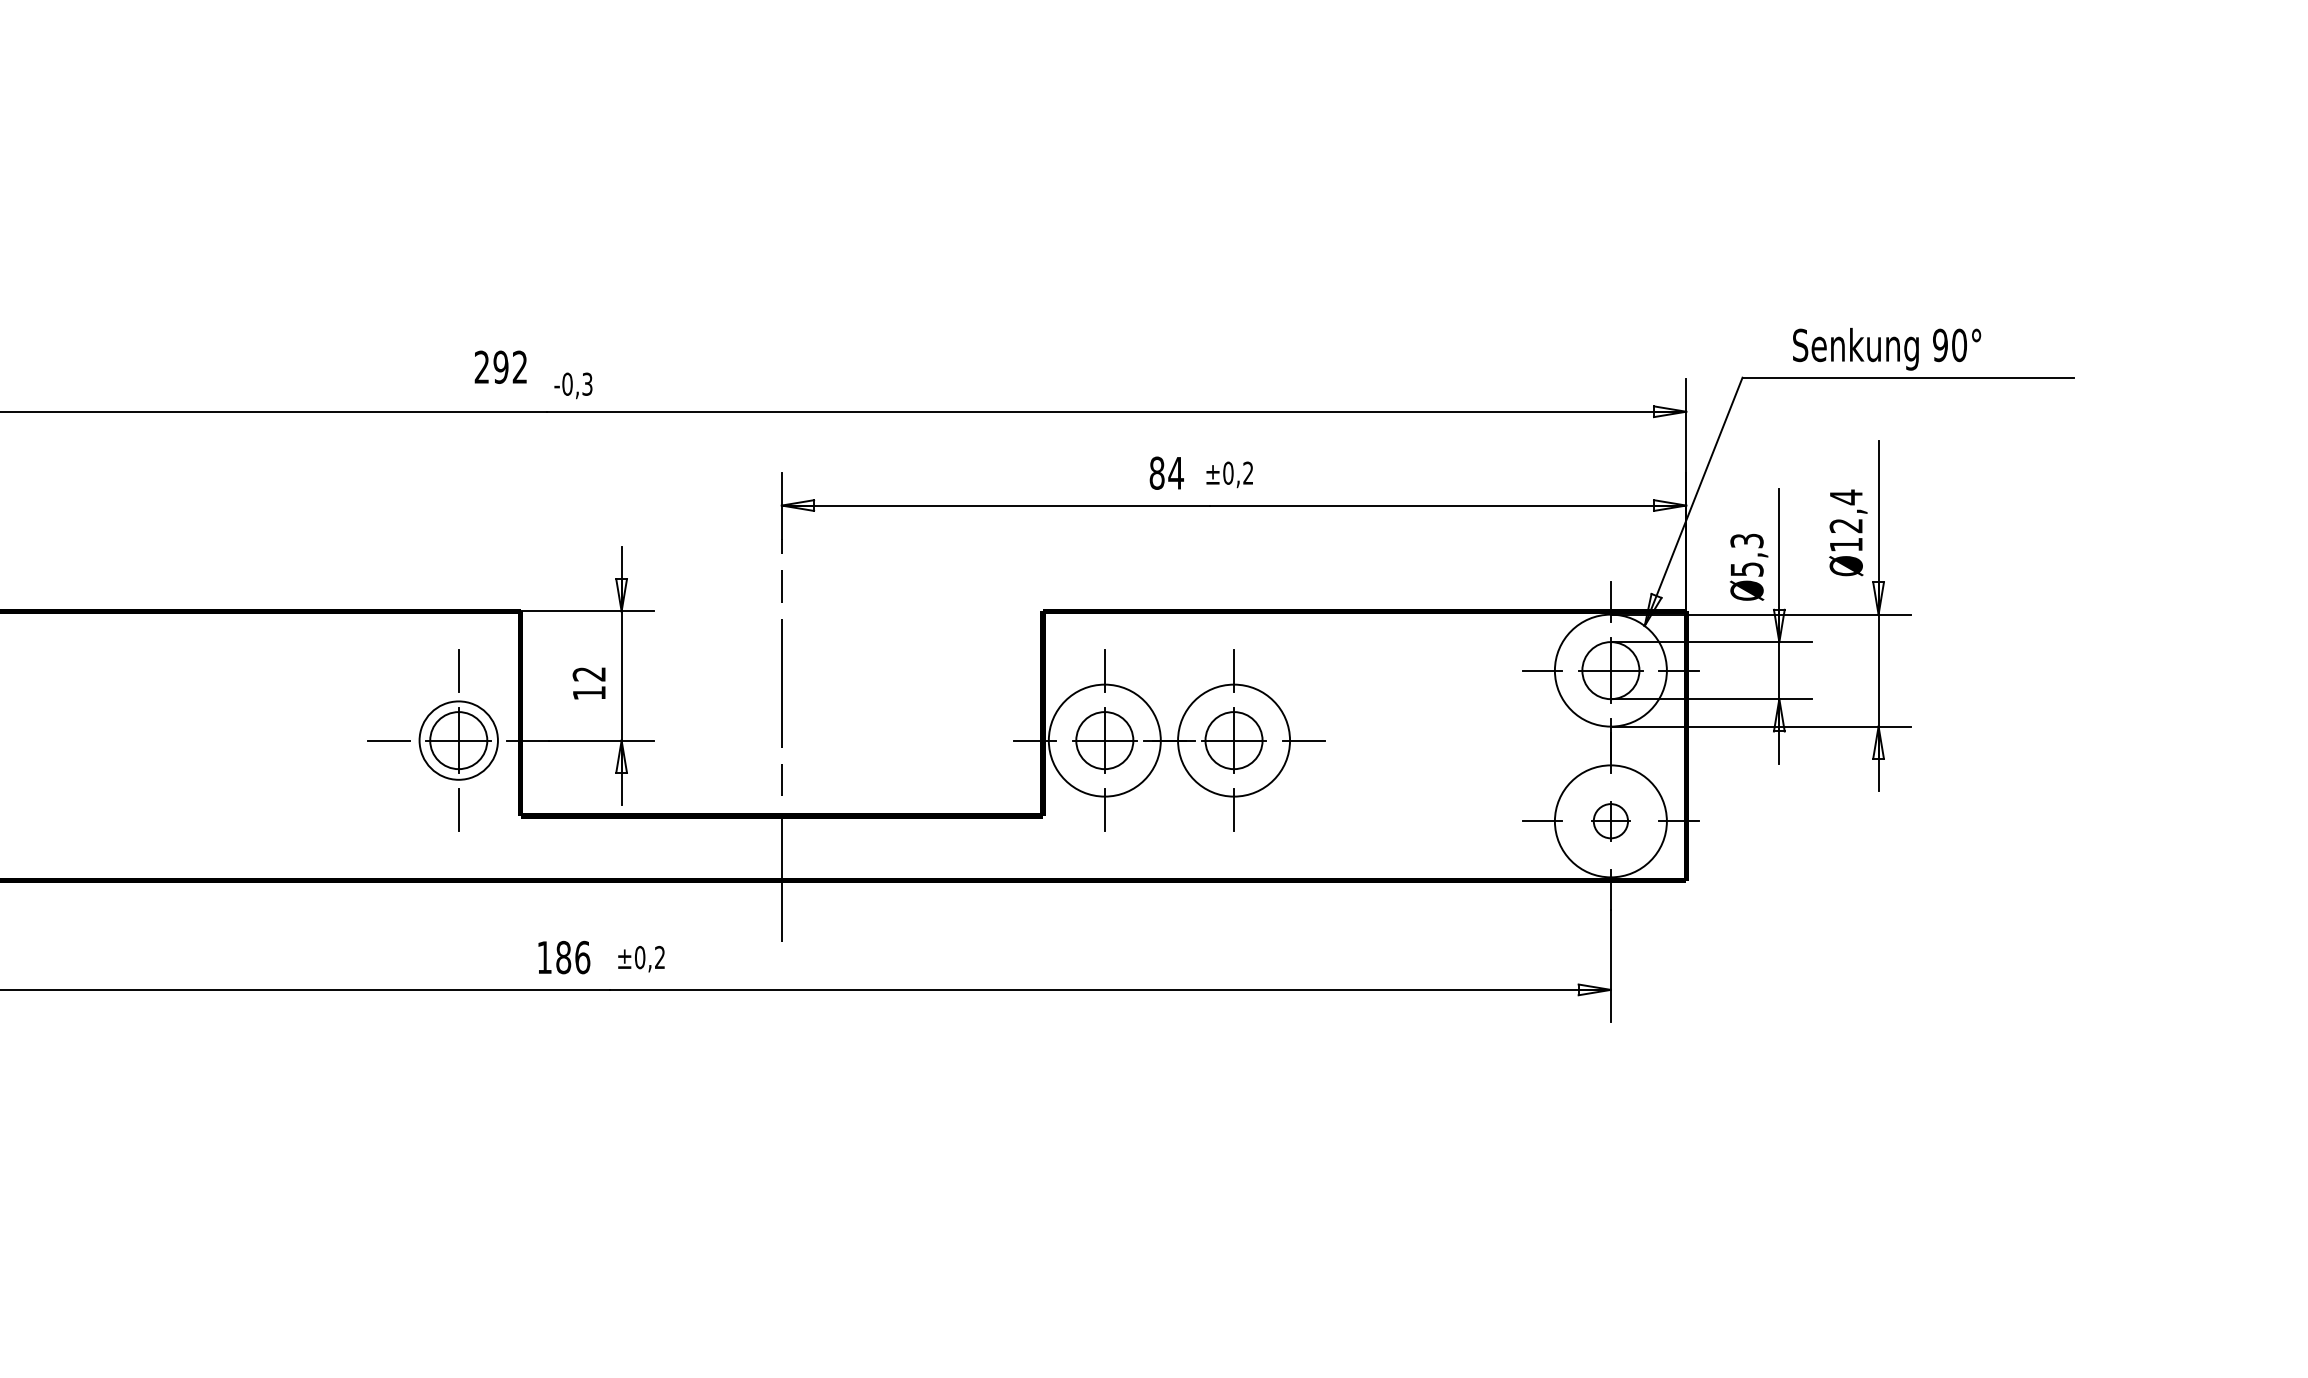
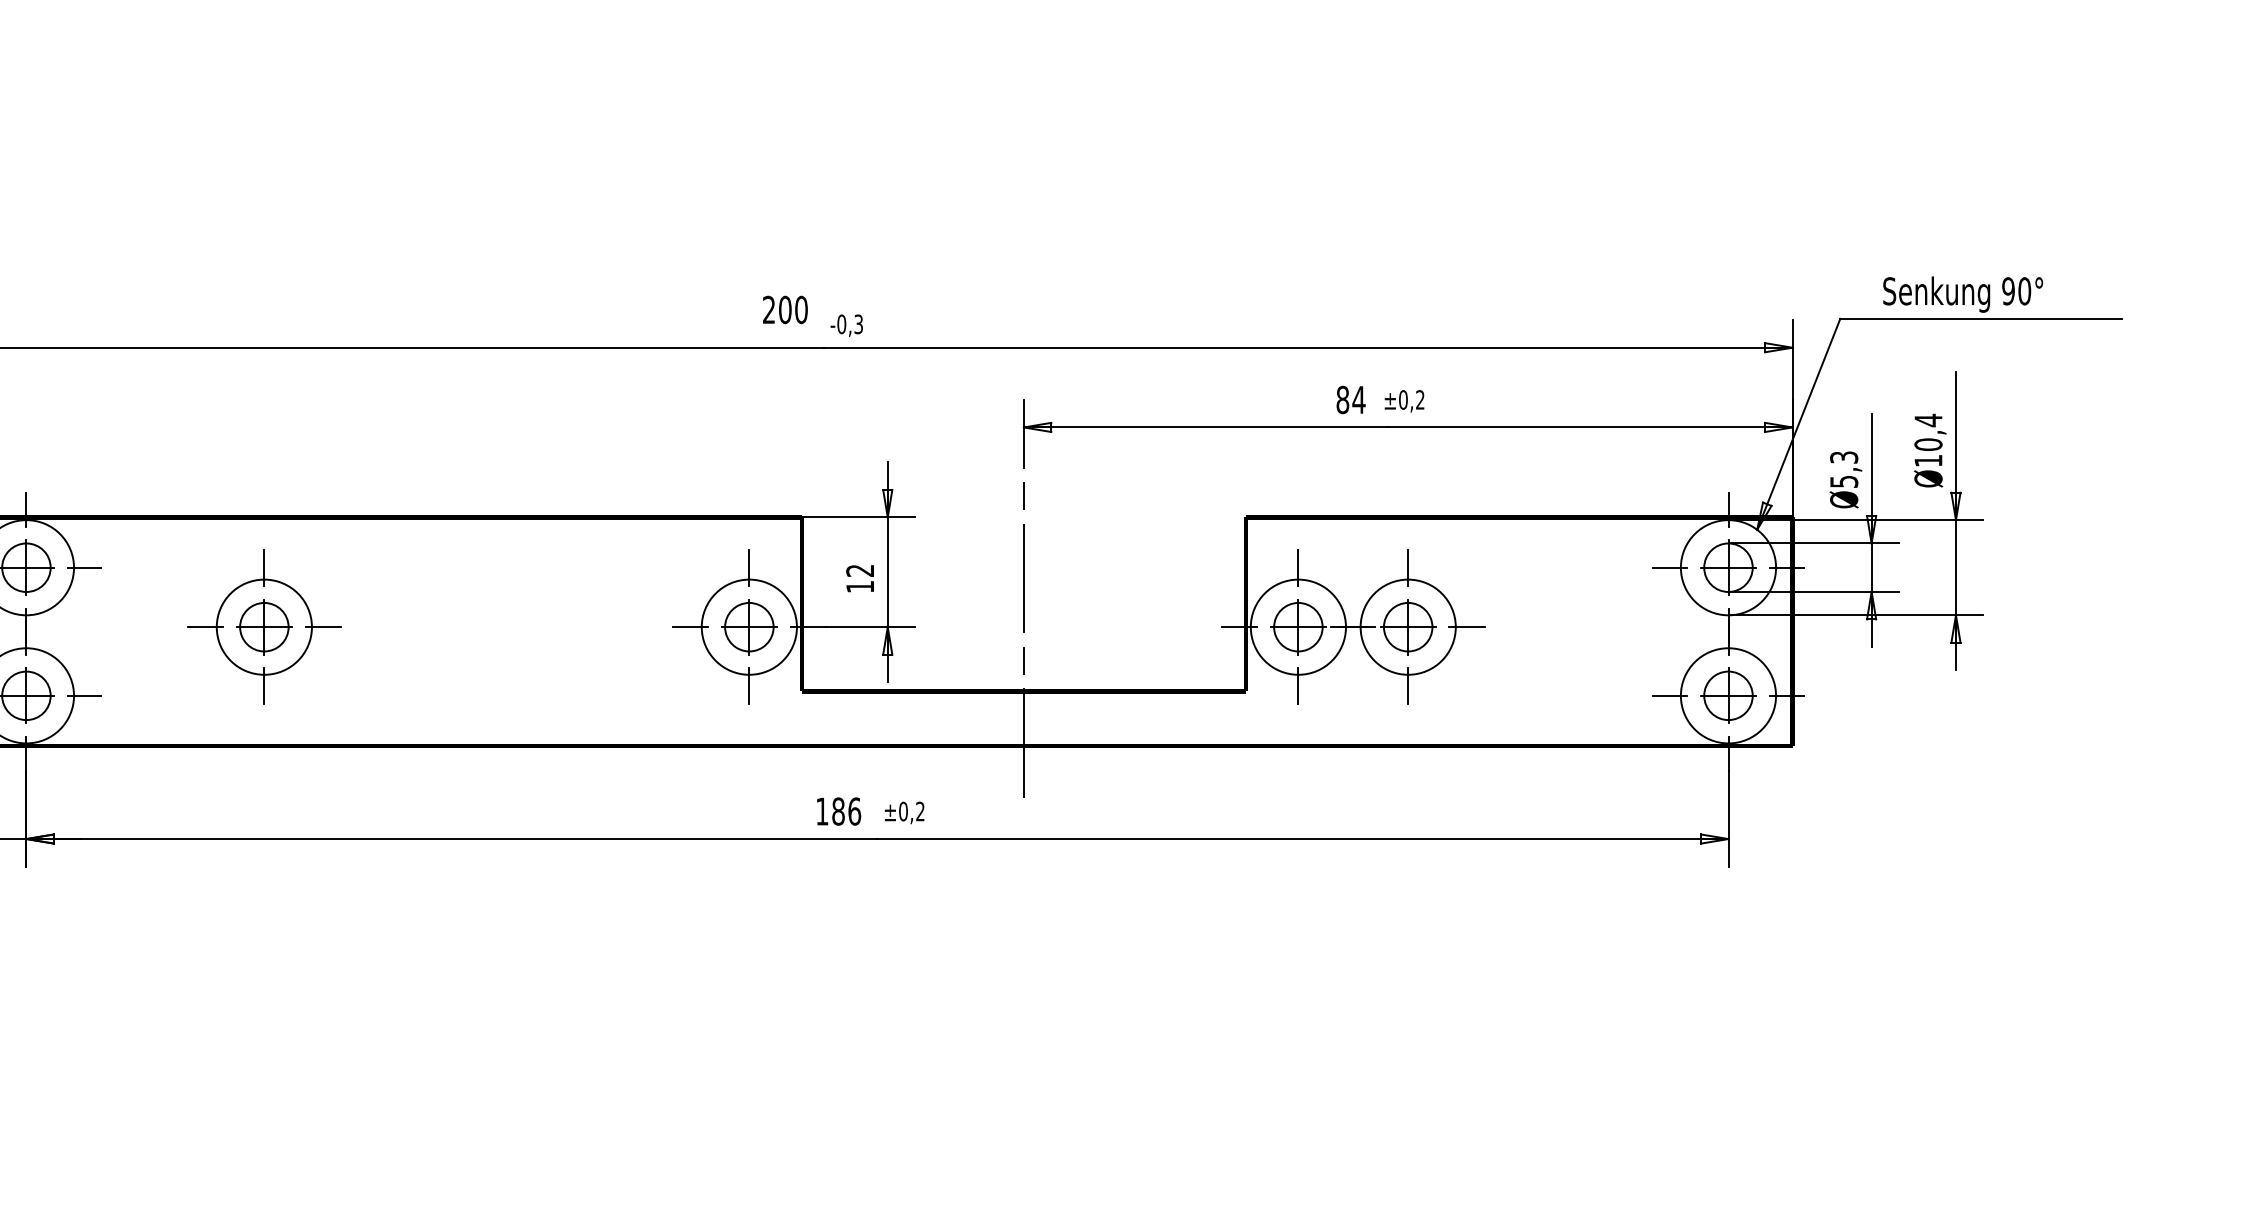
text: (510, 366) -> (793, 309), 292 -> 200
text: (1846, 525) -> (1928, 444), Ø12,4 -> Ø10,4
circle: (457, 739) -> (748, 626), size x1.43
part: (1610, 820) -> (1728, 695), size x1.67

